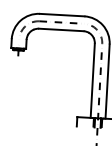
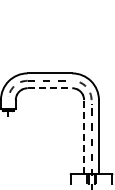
line: (61, 30) -> (50, 88), solid -> dashed
line: (93, 80) -> (84, 136), solid -> dashed

